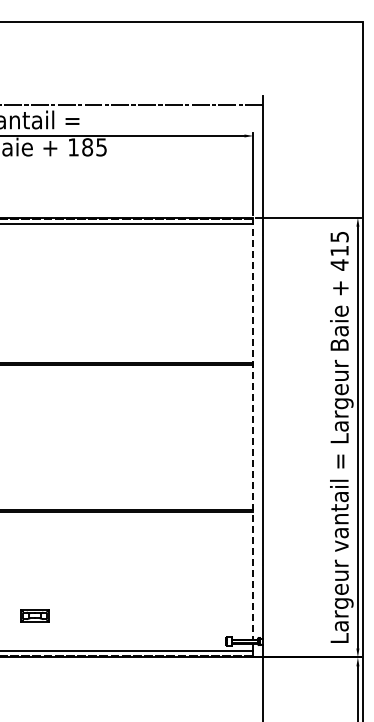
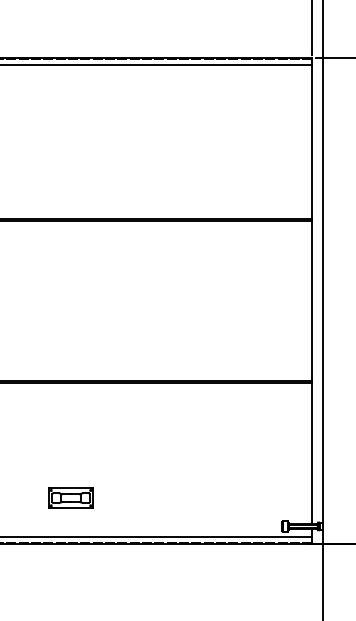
line: (253, 428) -> (312, 291), dashed -> solid
part: (34, 615) -> (70, 497), size x1.43

